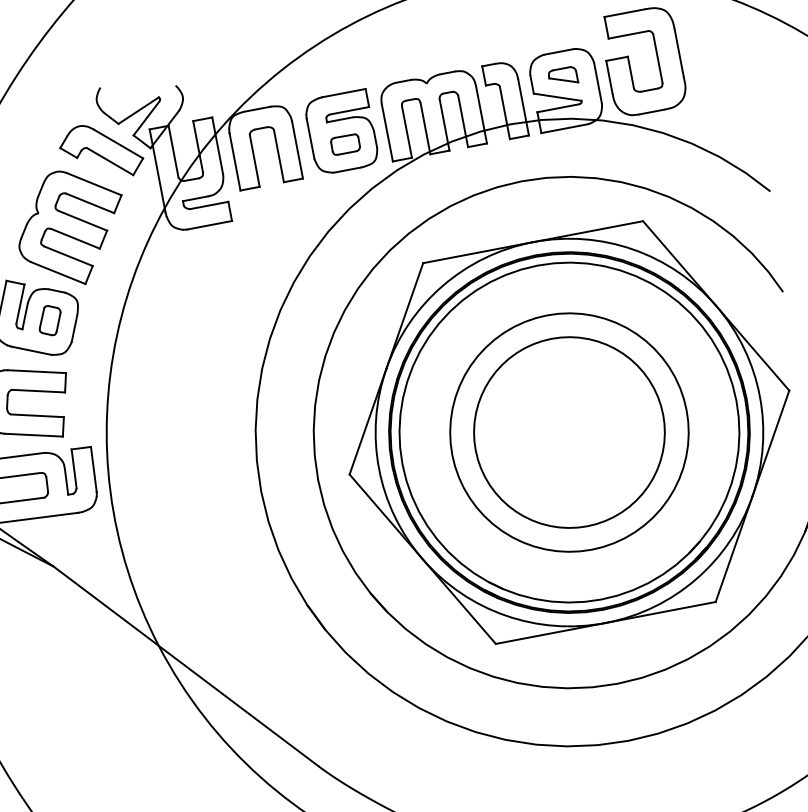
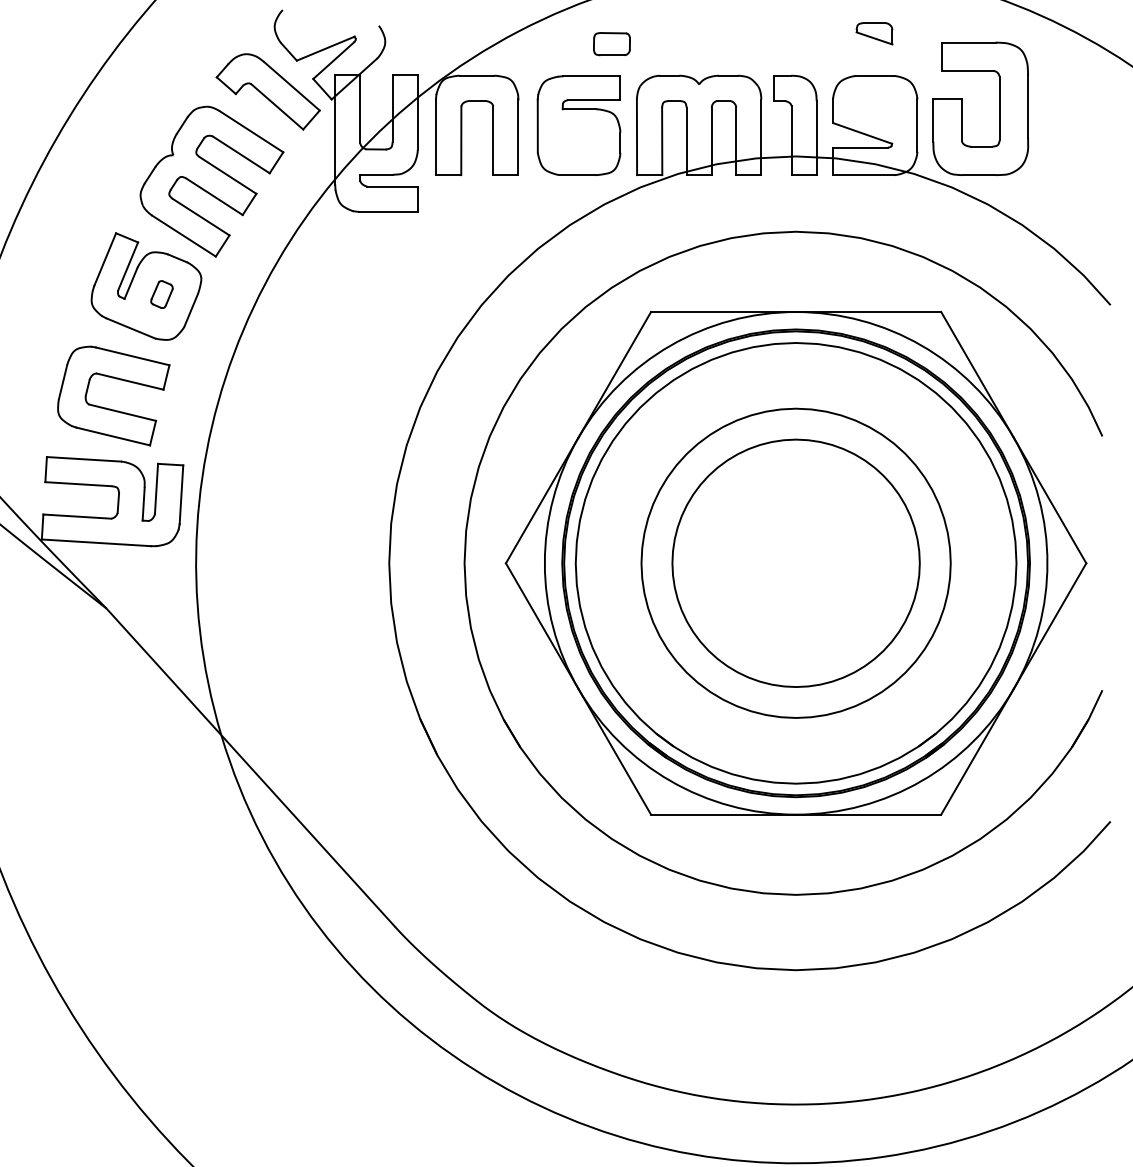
part: (563, 76) -> (874, 33), moved
part: (345, 144) -> (611, 44), moved
part: (49, 320) -> (161, 294), size x0.7

